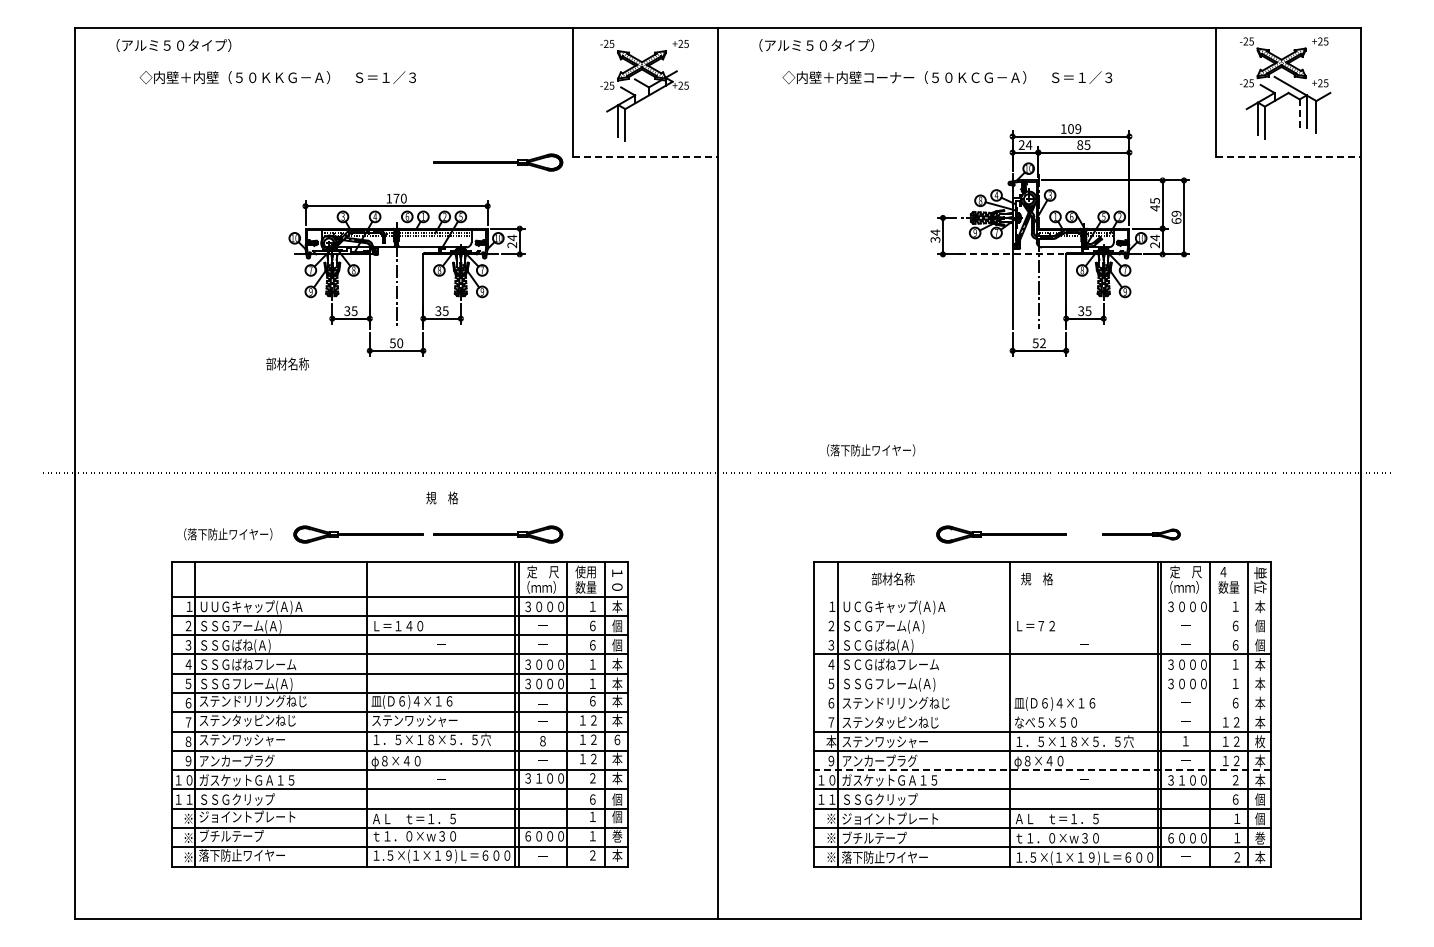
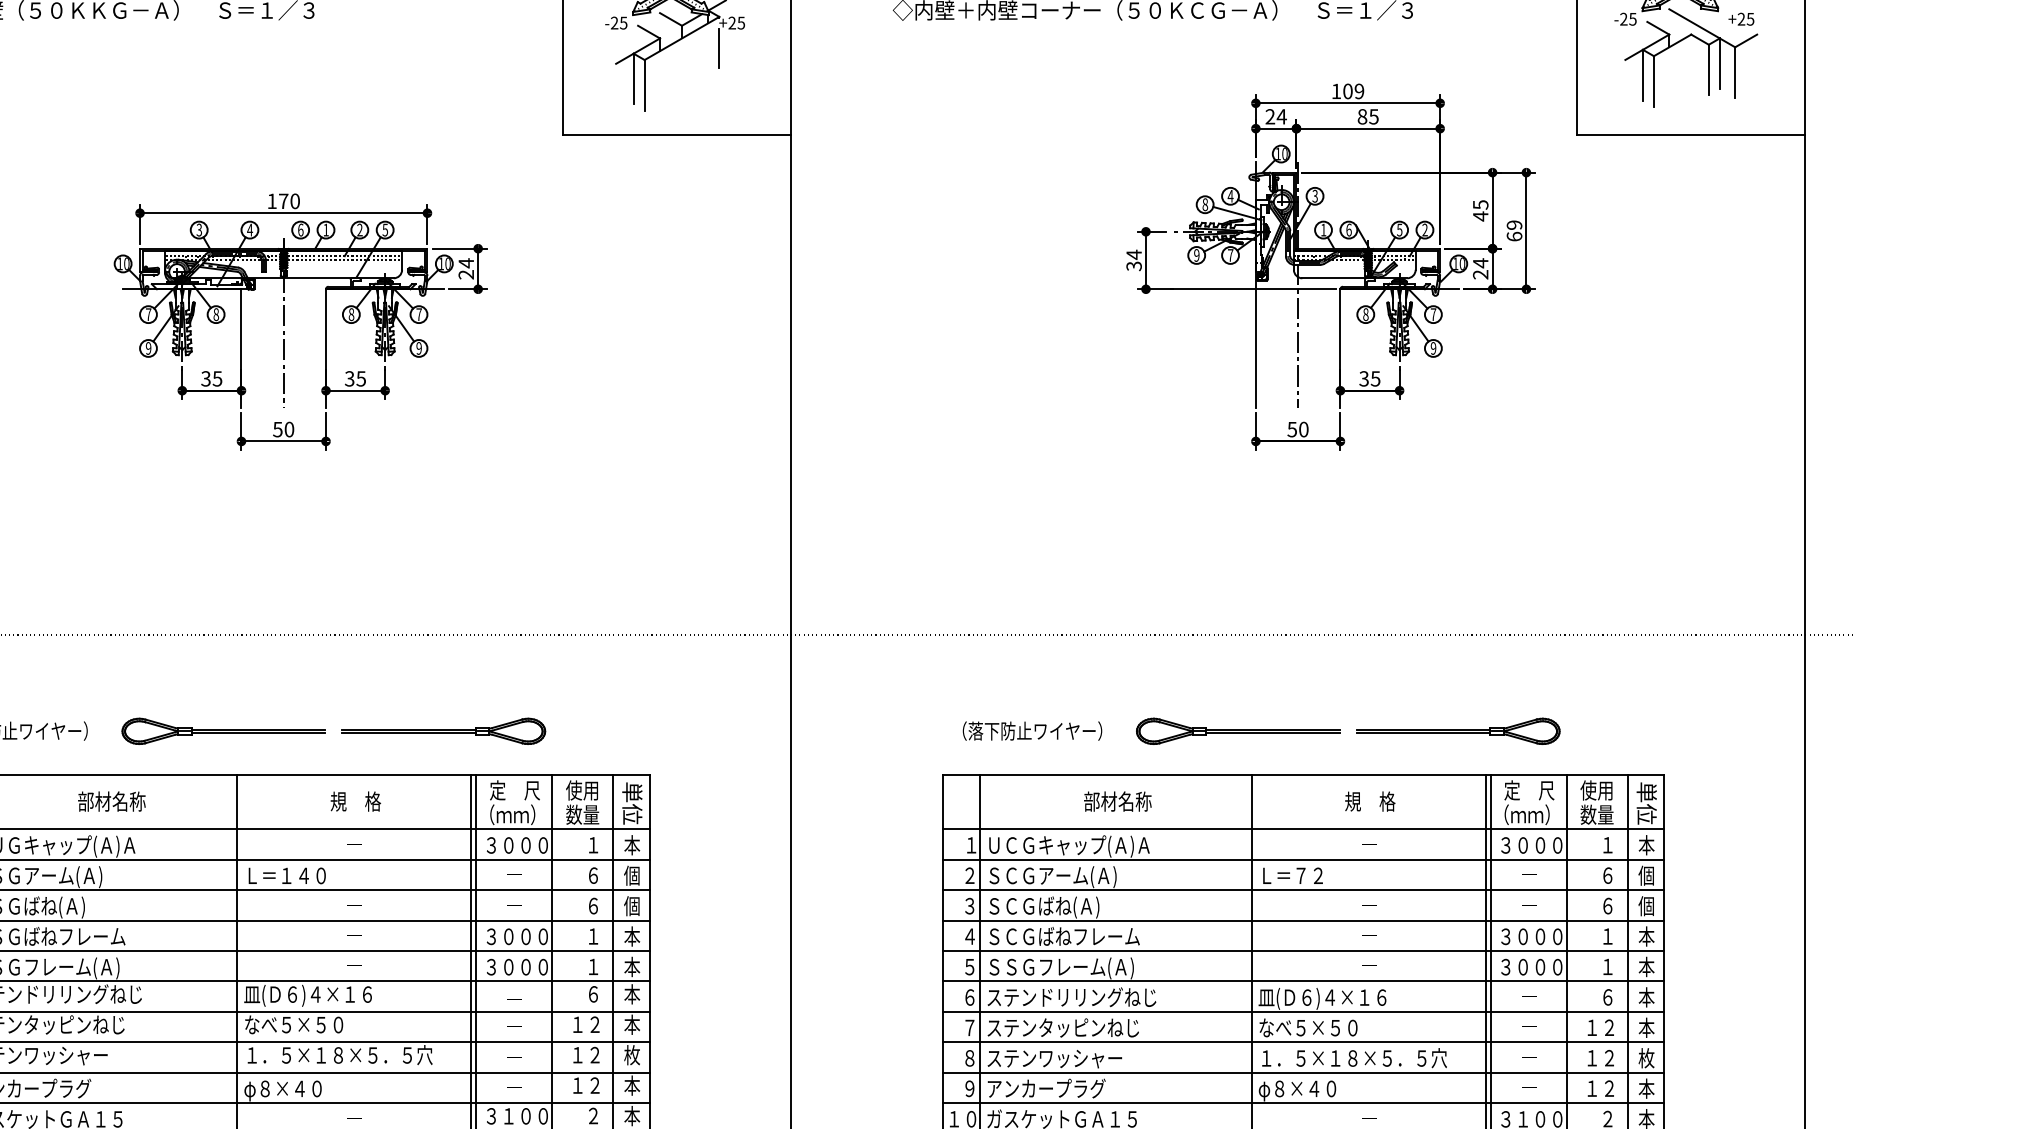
line: (672, 101) -> (719, 48), added
line: (1299, 115) -> (1708, 70), dashed -> solid
line: (646, 156) -> (678, 134), dashed -> solid
line: (1289, 156) -> (1692, 134), dashed -> solid
part: (498, 162) -> (444, 144), removed
line: (1011, 254) -> (1254, 289), dashed -> solid
text: (1042, 343) -> (1303, 429), 52 -> 50
text: (287, 363) -> (111, 800), moved
text: (871, 450) -> (1033, 731), moved
text: (442, 497) -> (356, 800), moved
part: (1141, 534) -> (1459, 731), size x1.67
text: (1228, 571) -> (1596, 789), ４ -> 使用
text: (892, 578) -> (1116, 800), moved
text: (1036, 578) -> (1369, 800), moved
text: (617, 580) -> (632, 803), １０ -> 単位
line: (1042, 596) -> (1303, 829), added
line: (1042, 615) -> (1303, 859), added
line: (1042, 635) -> (1303, 890), added
line: (1042, 673) -> (1303, 950), added
line: (1042, 693) -> (1303, 982), added
line: (1042, 712) -> (1303, 1012), added
text: (414, 720) -> (312, 1024), ステンワッシャー -> なべ５×５０
text: (617, 739) -> (632, 1054), ６ -> 枚
text: (542, 741) -> (514, 1057), ８ -> ―
text: (831, 741) -> (970, 1057), 本 -> ８
text: (1185, 741) -> (1528, 1057), １ -> ―
line: (1042, 770) -> (1303, 1103), dashed -> solid

